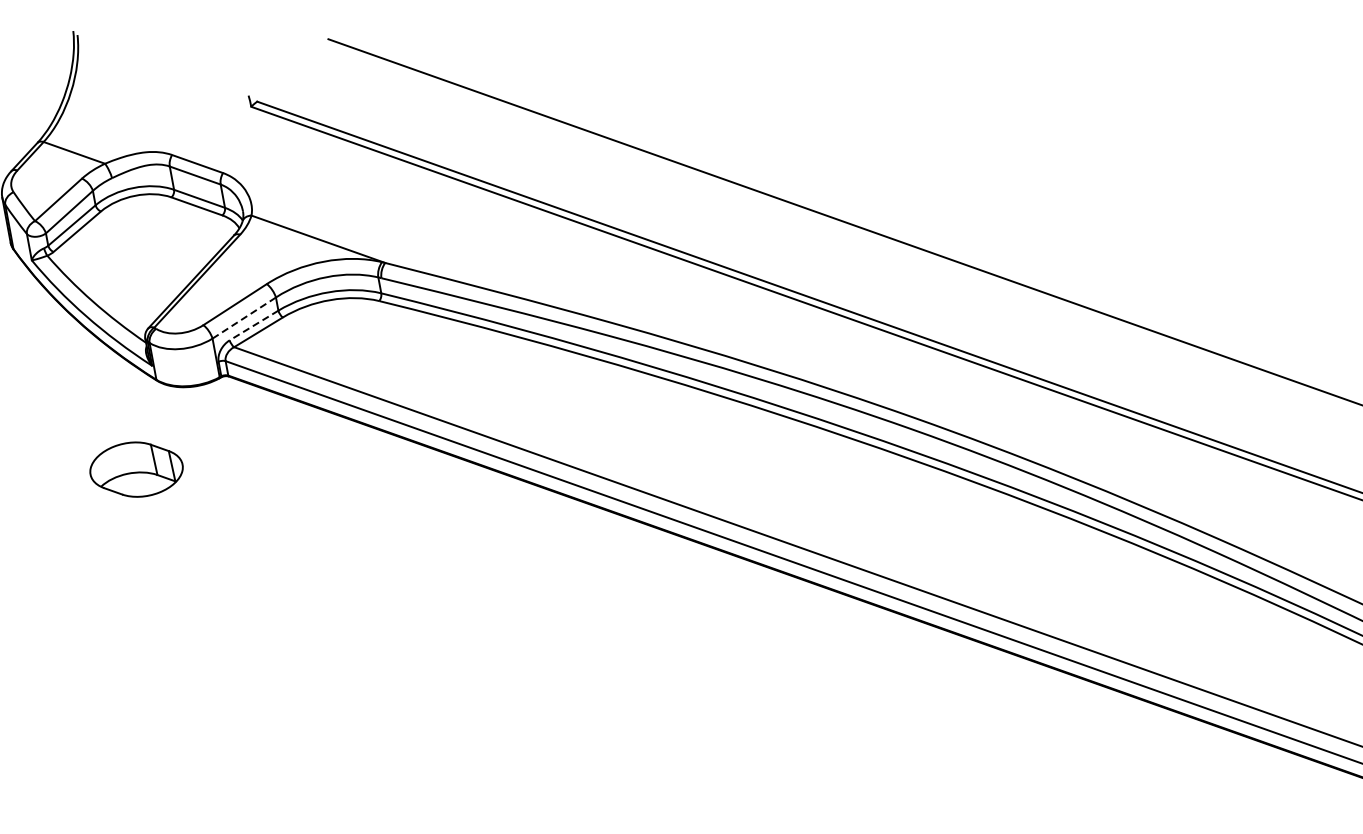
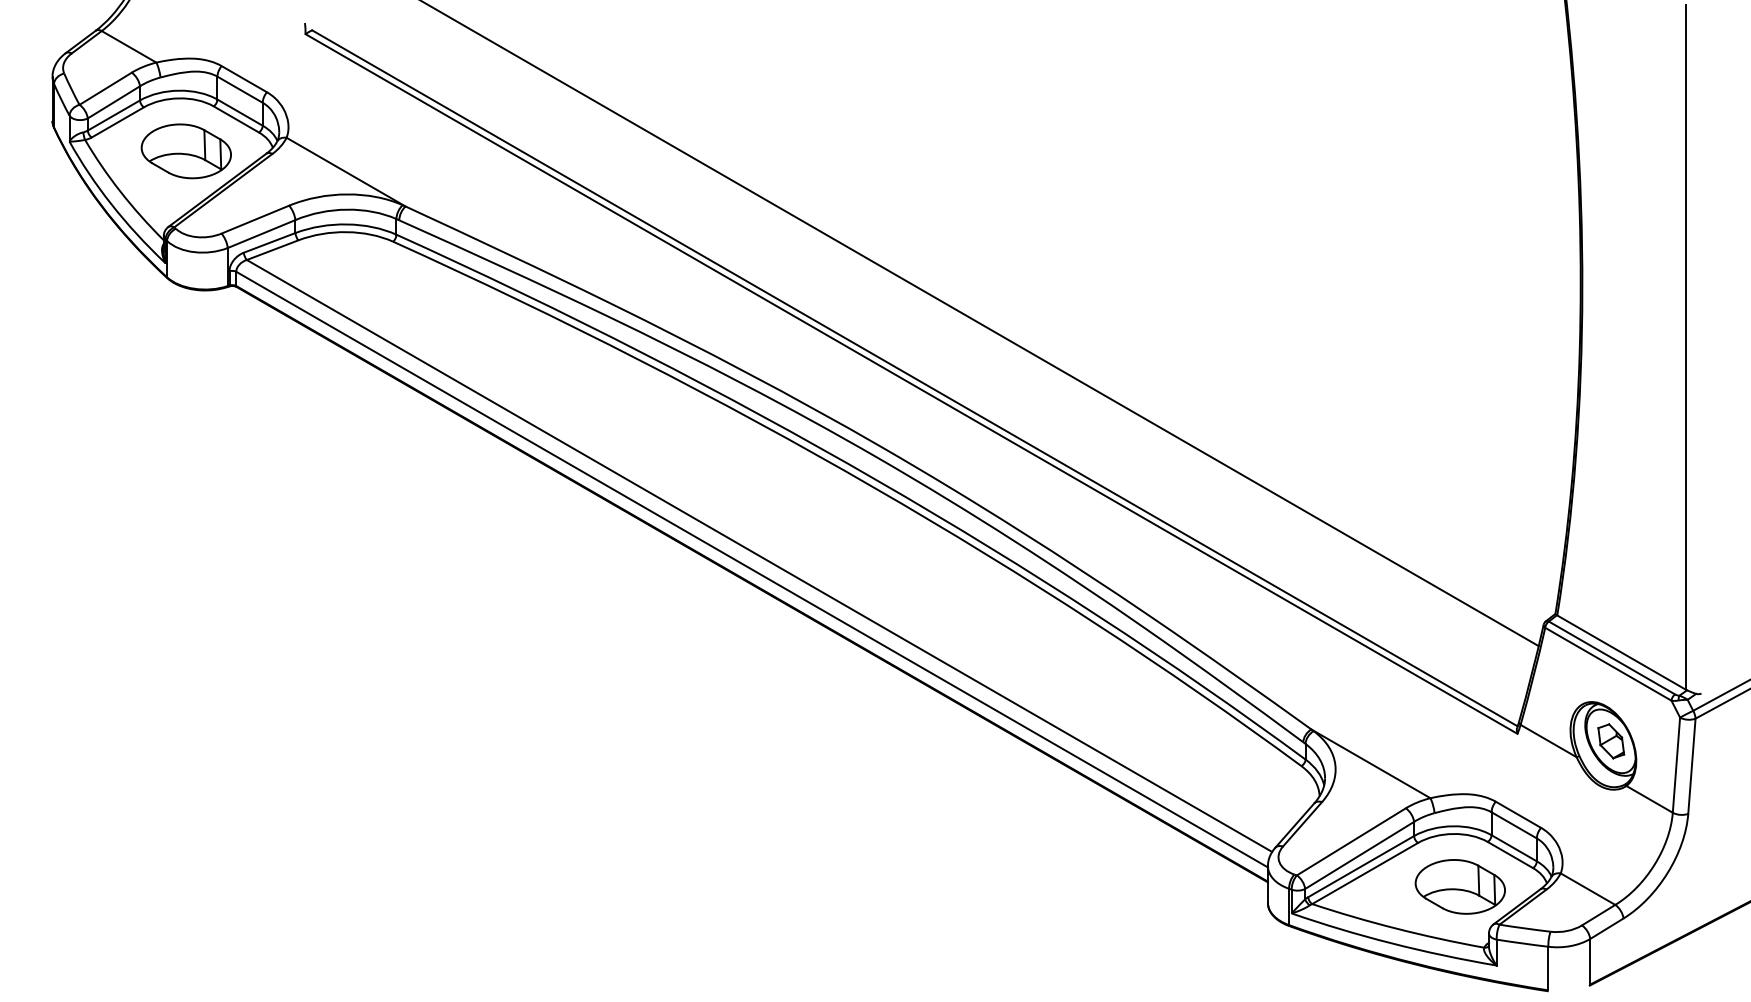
line: (244, 318) -> (261, 234), dashed -> solid
line: (253, 325) -> (269, 242), dashed -> solid
part: (135, 469) -> (185, 151), moved

